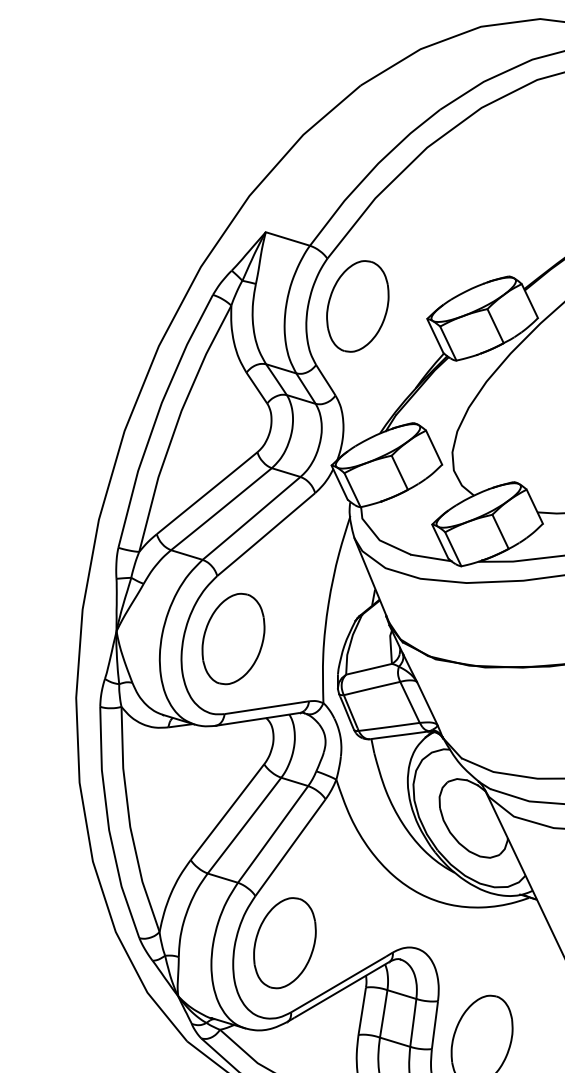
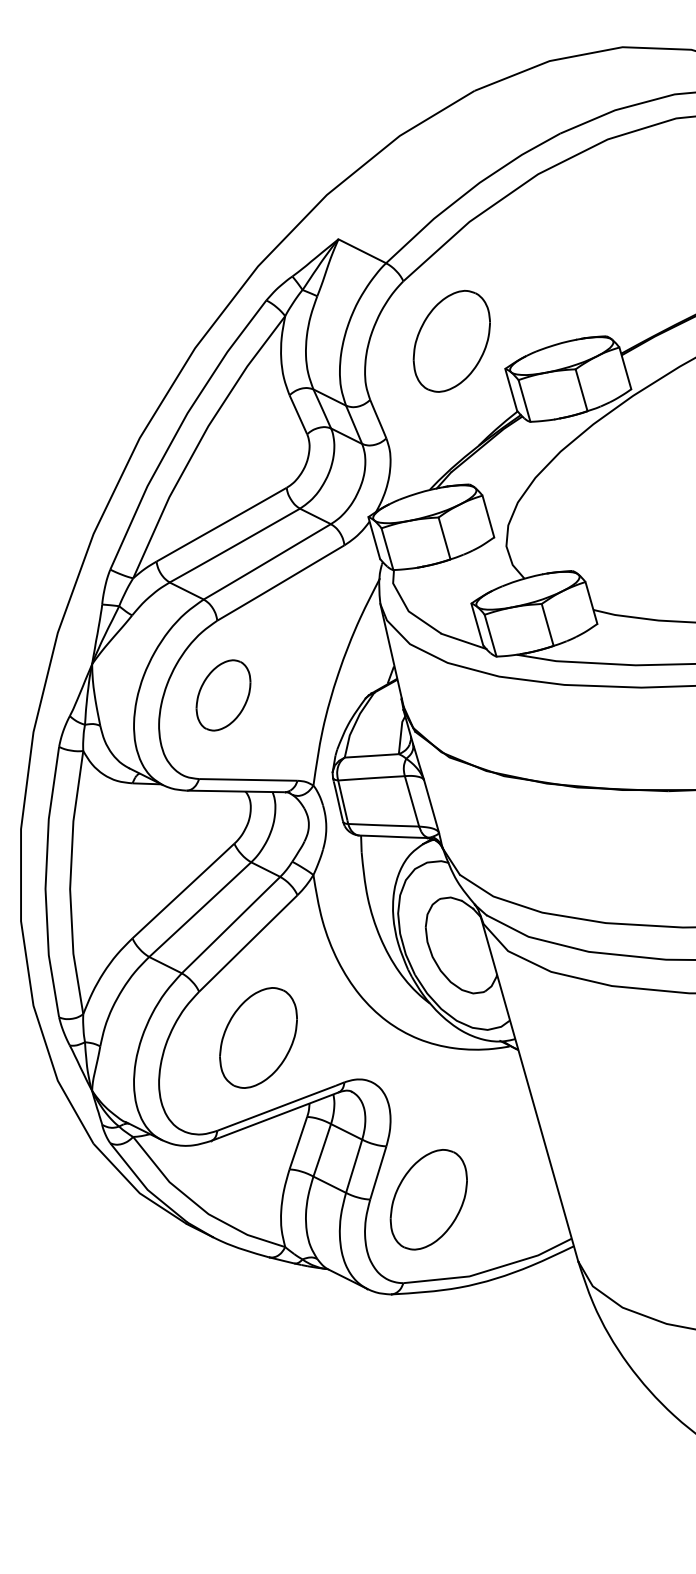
part: (357, 306) -> (451, 341), moved
part: (233, 639) -> (223, 695), size x0.7
part: (284, 942) -> (258, 1037), moved

